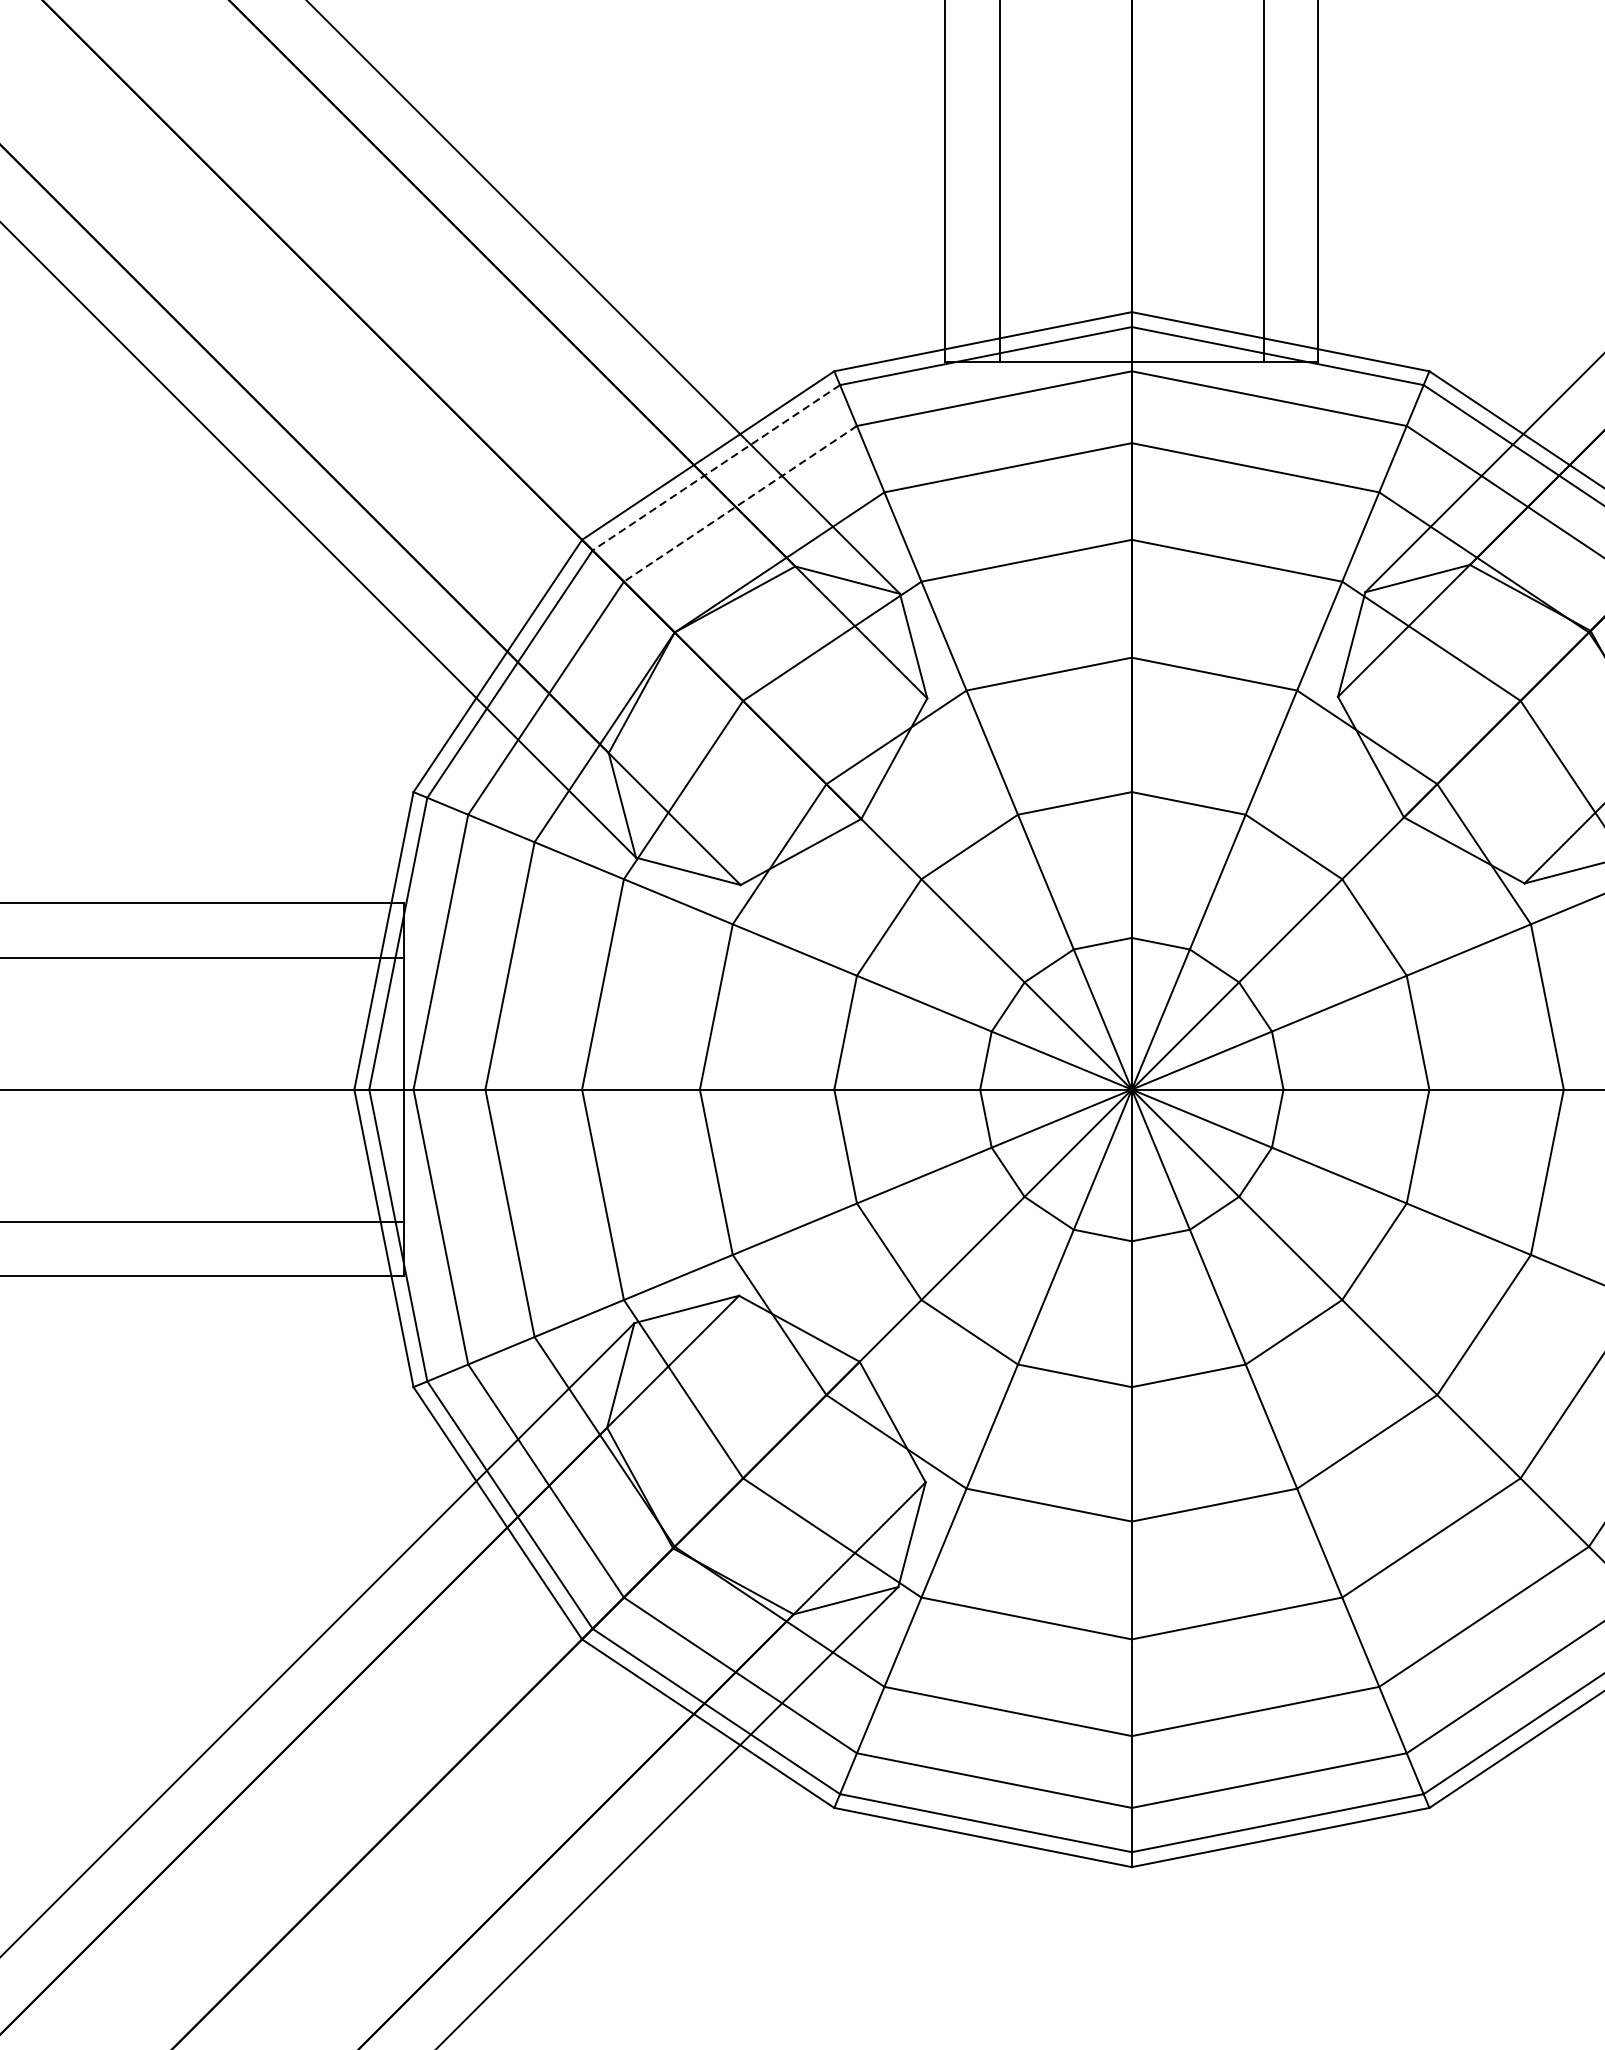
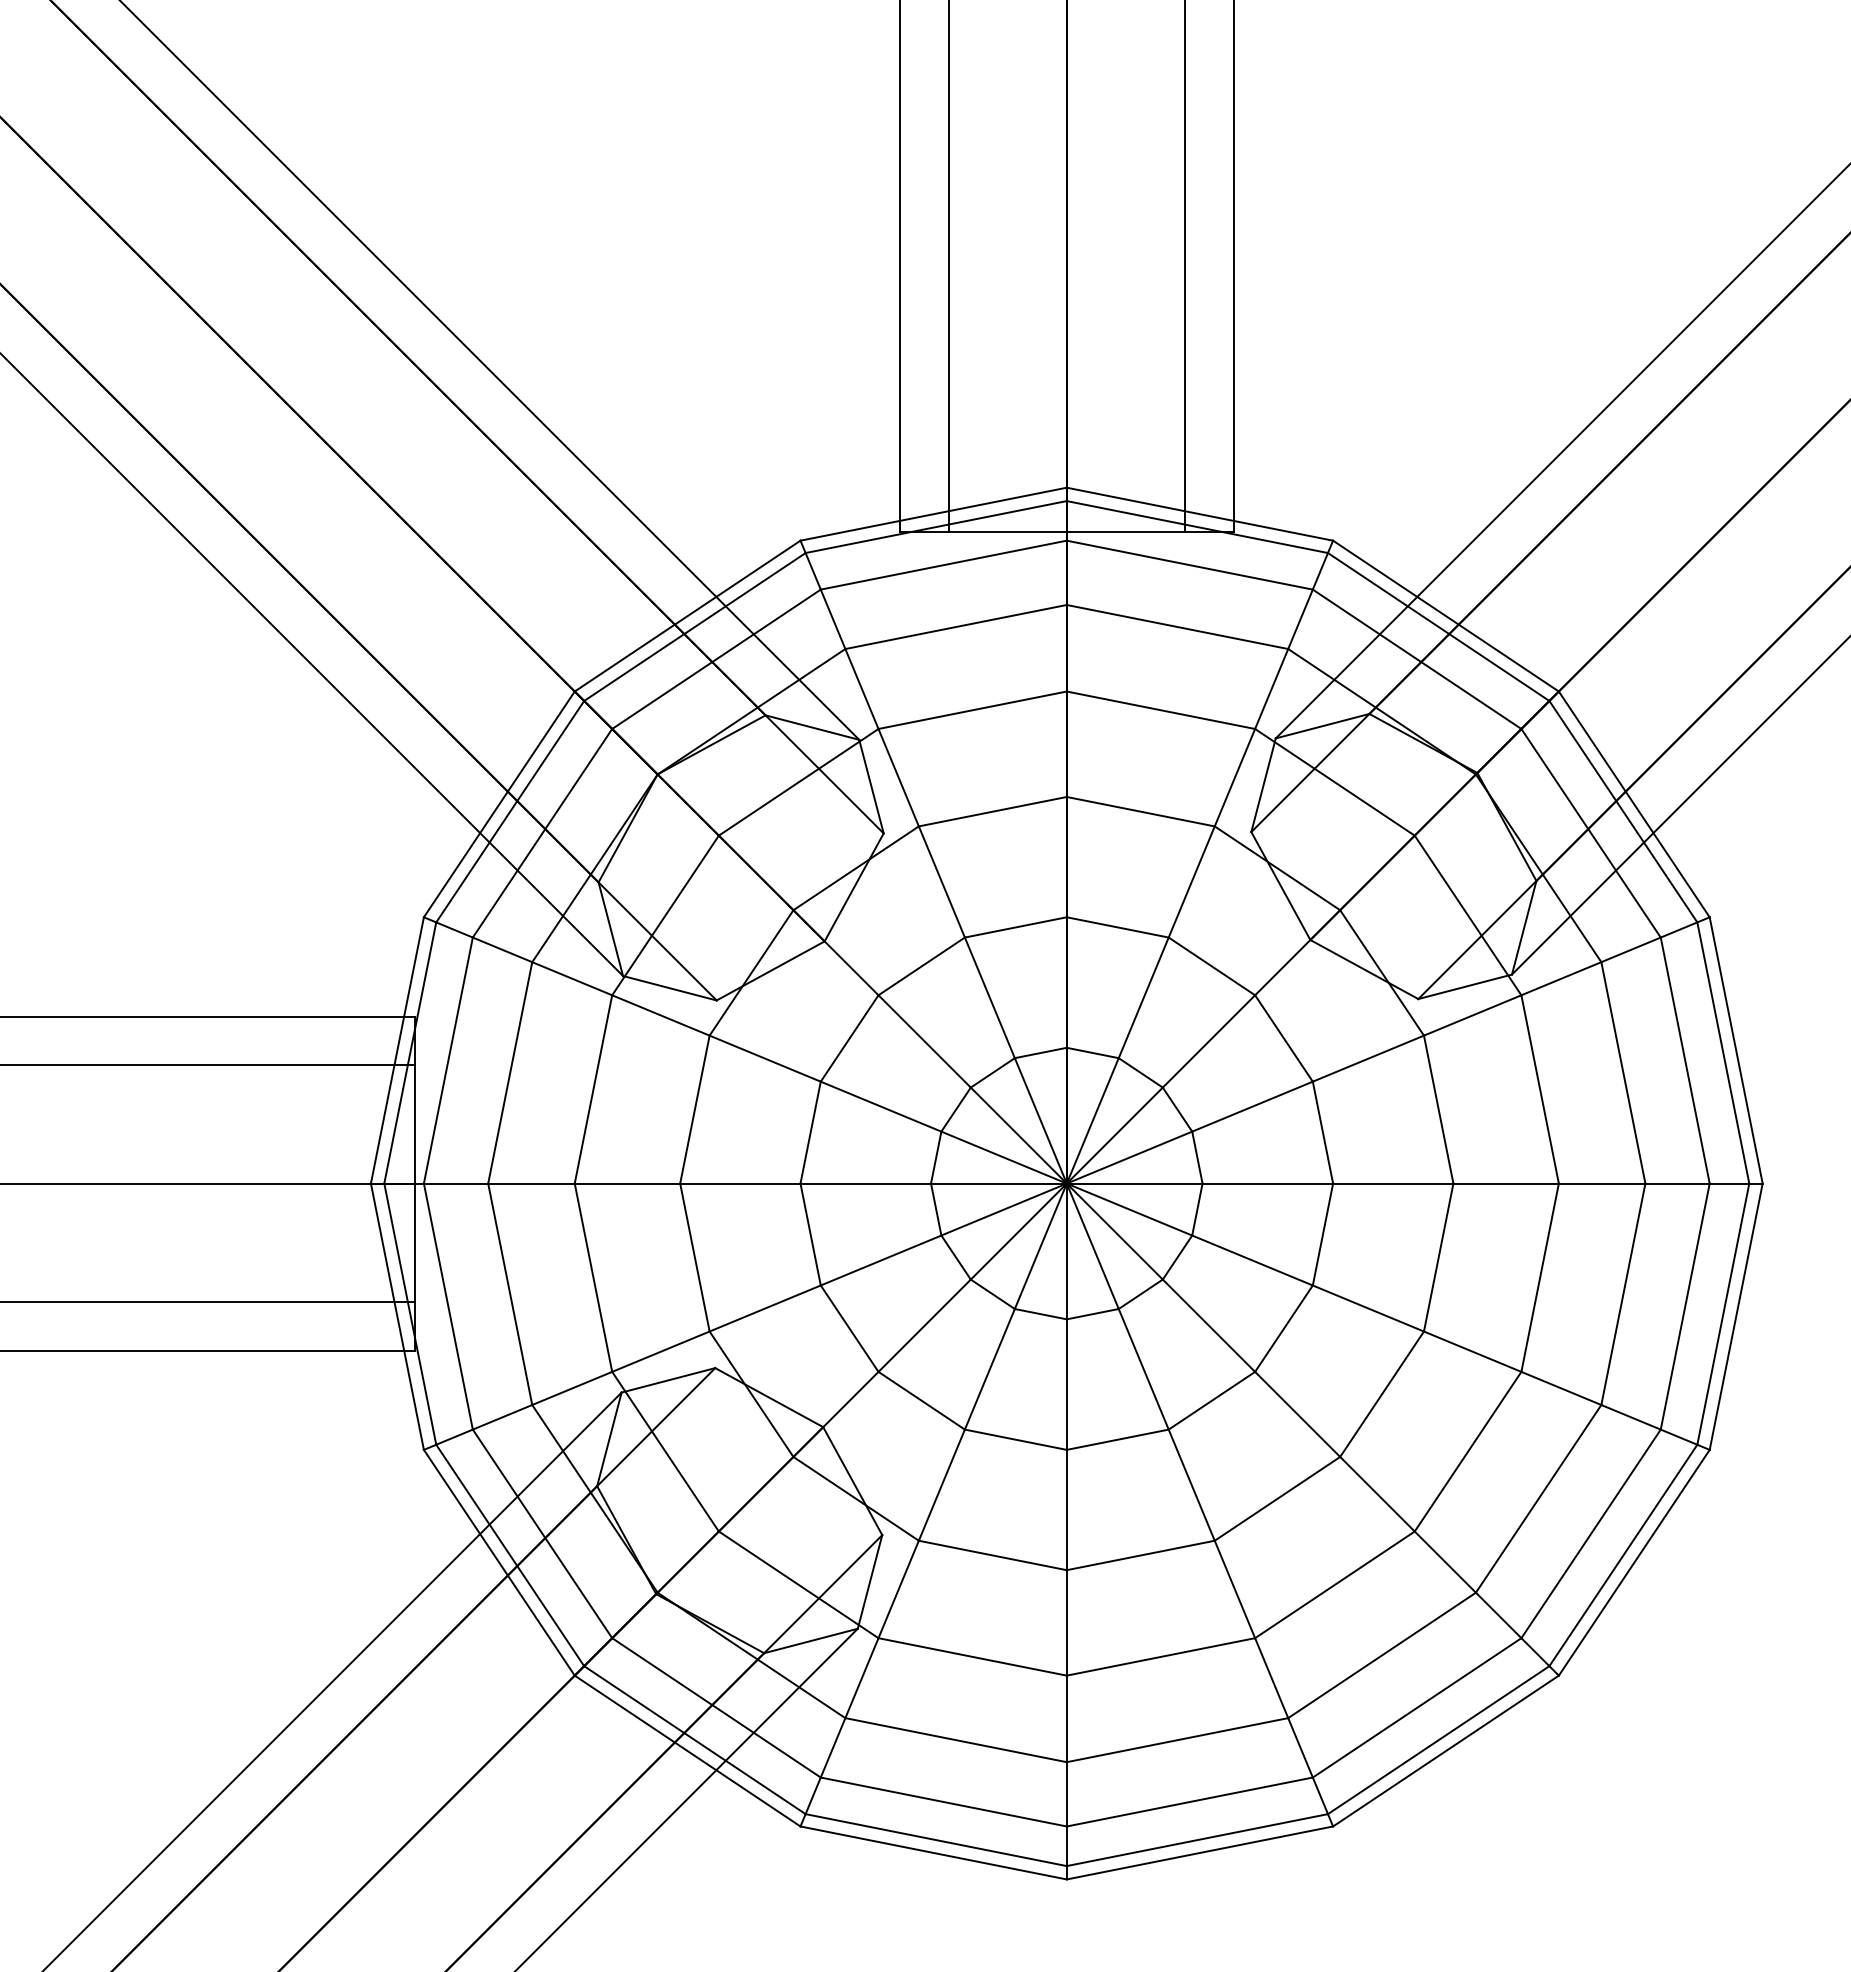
line: (715, 468) -> (694, 627), dashed -> solid
line: (740, 504) -> (716, 659), dashed -> solid

